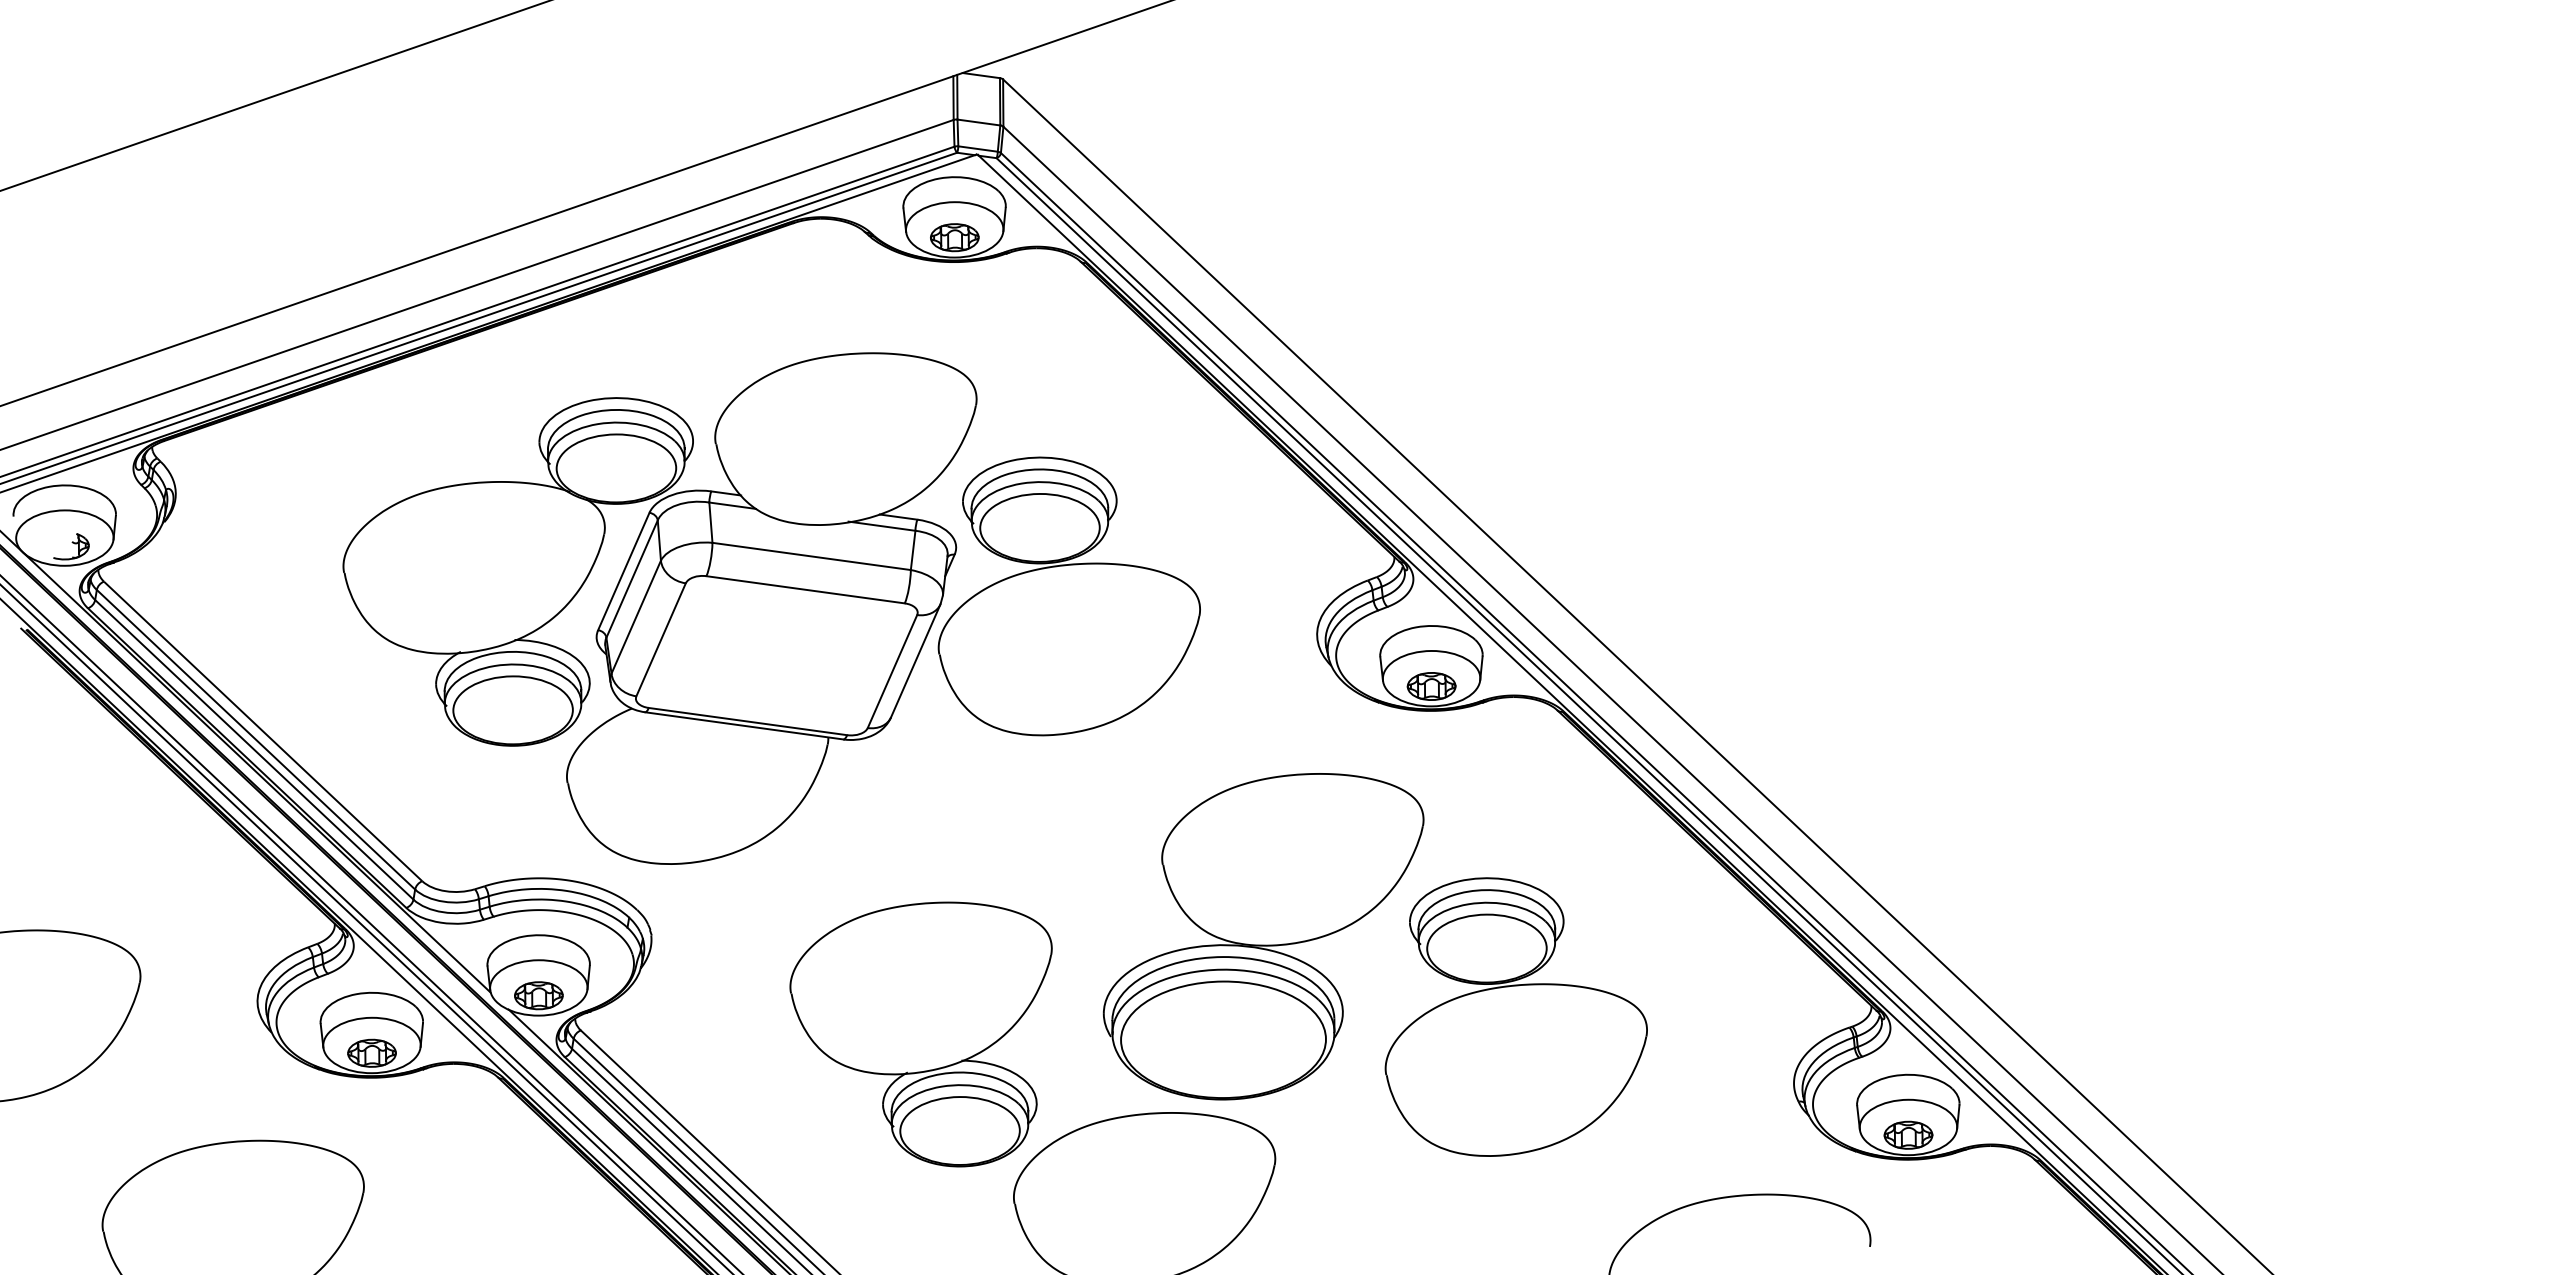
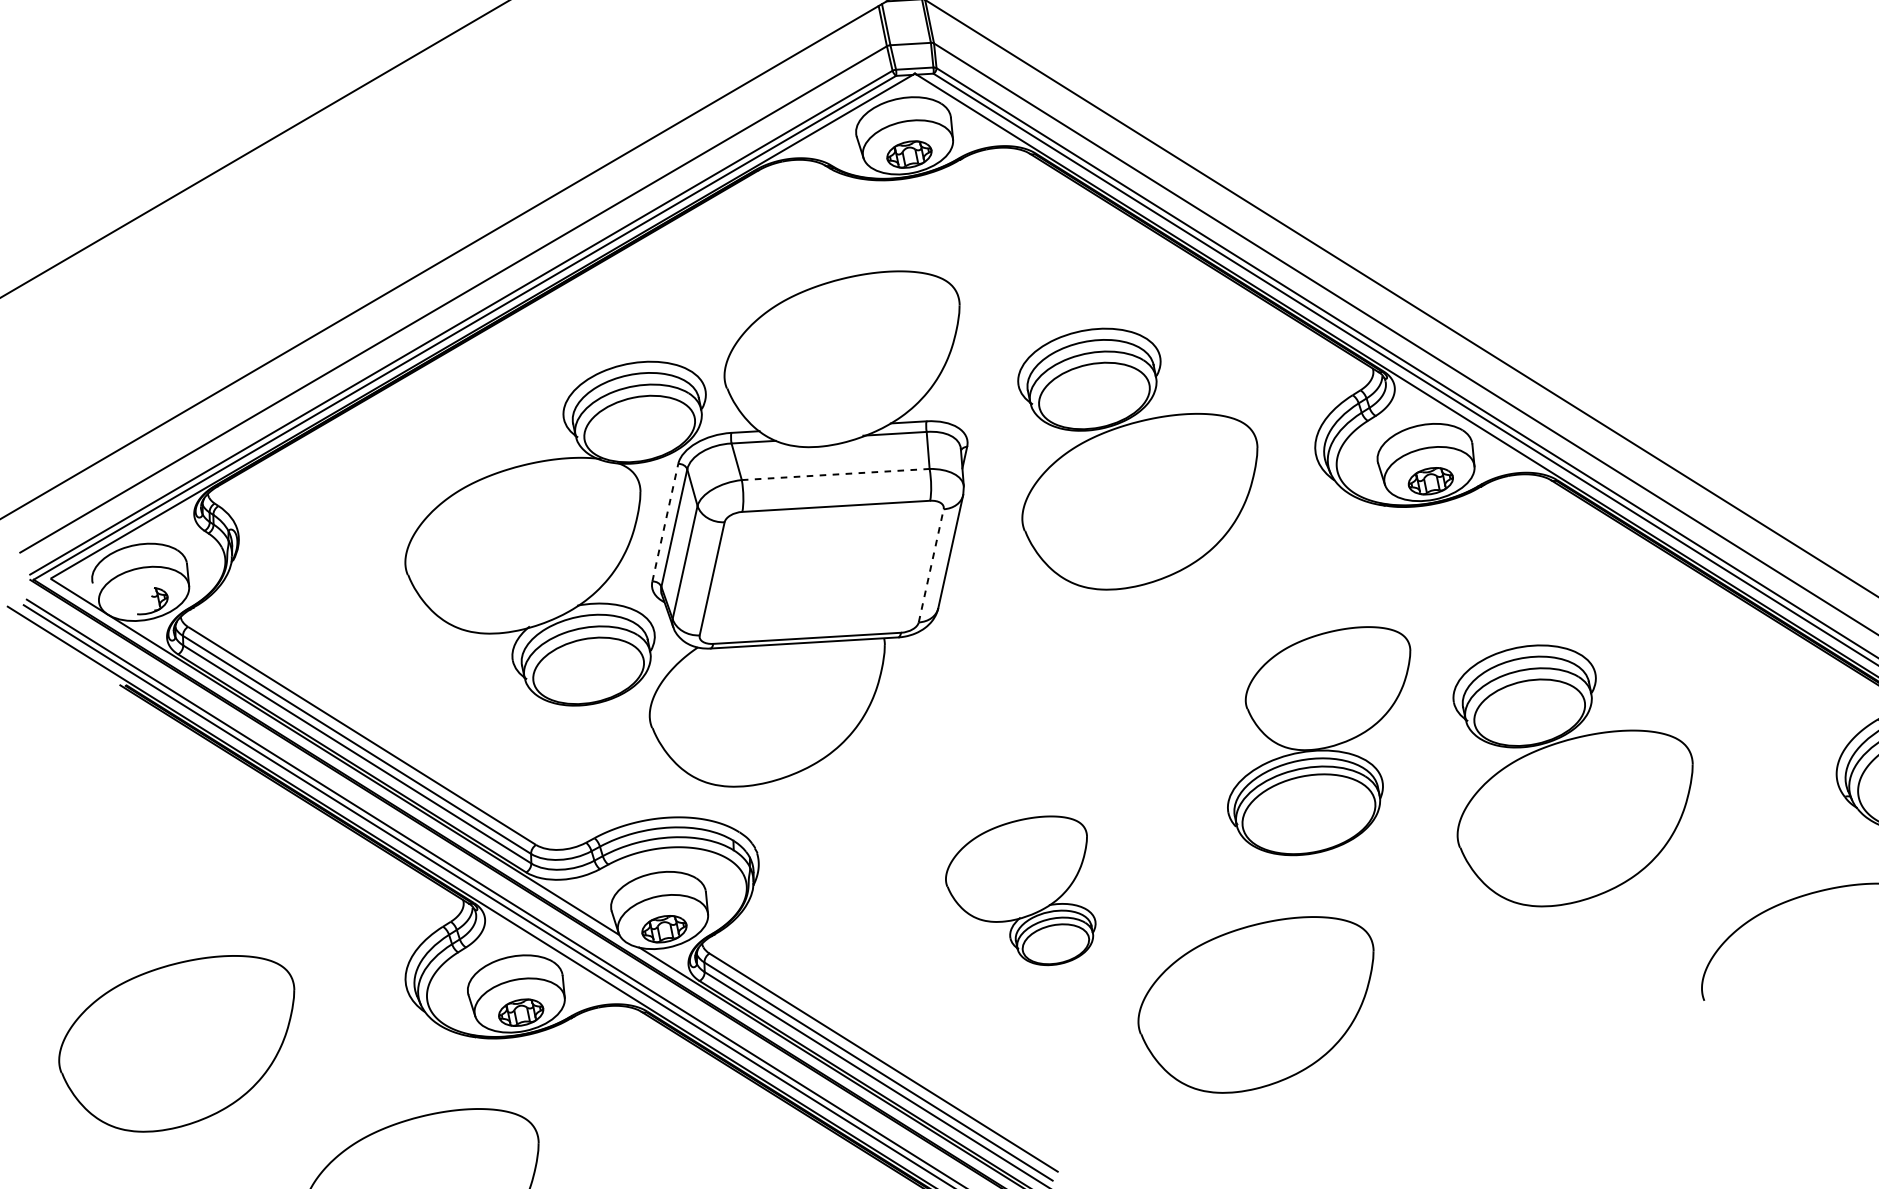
line: (812, 556) -> (836, 474), solid -> dashed
line: (624, 571) -> (665, 522), solid -> dashed
part: (1068, 596) -> (1133, 453), moved
line: (892, 671) -> (931, 565), solid -> dashed
part: (1263, 936) -> (1321, 742), size x0.7
part: (920, 1034) -> (1023, 895), size x0.6

